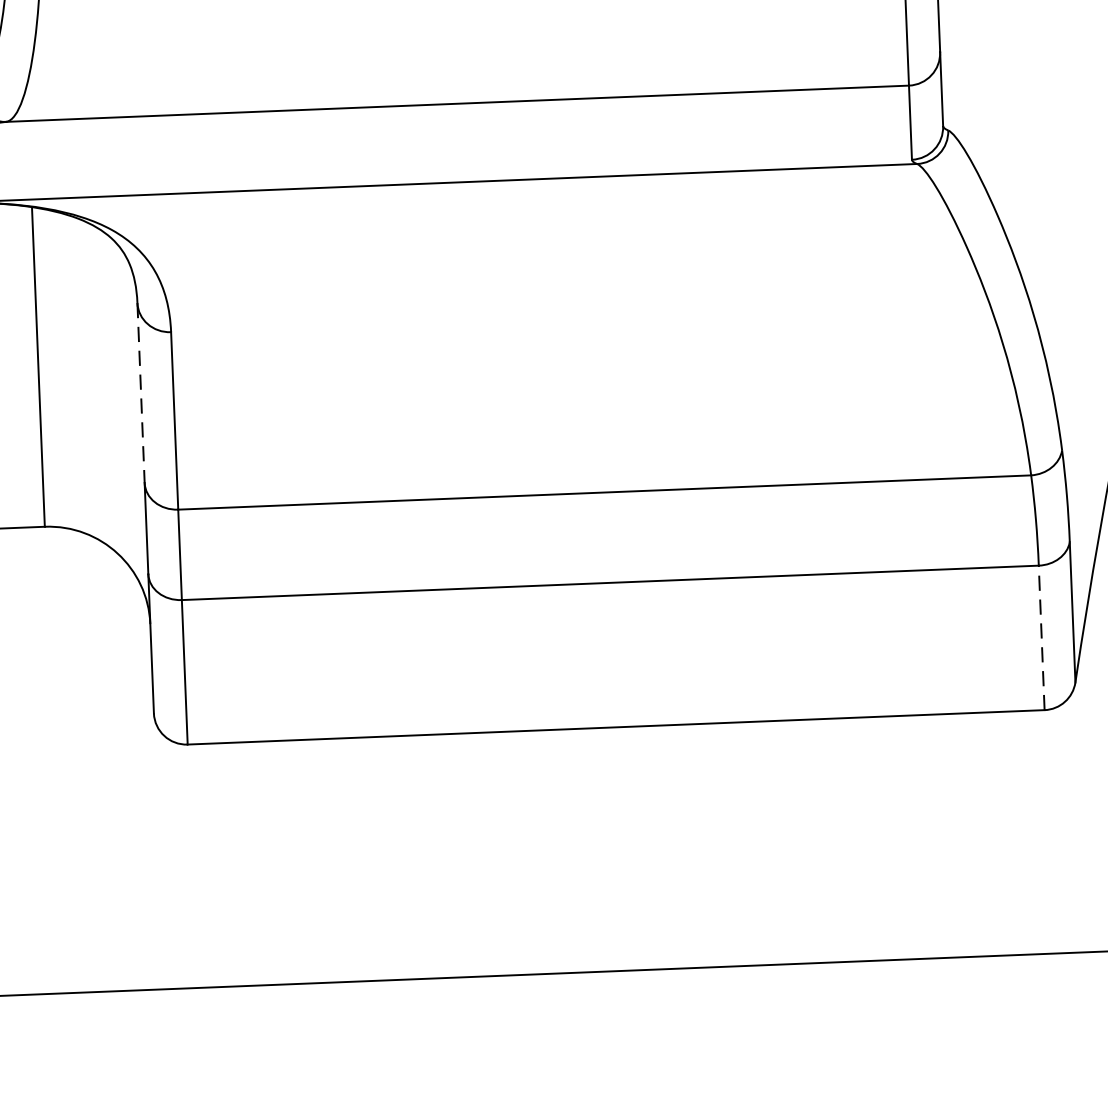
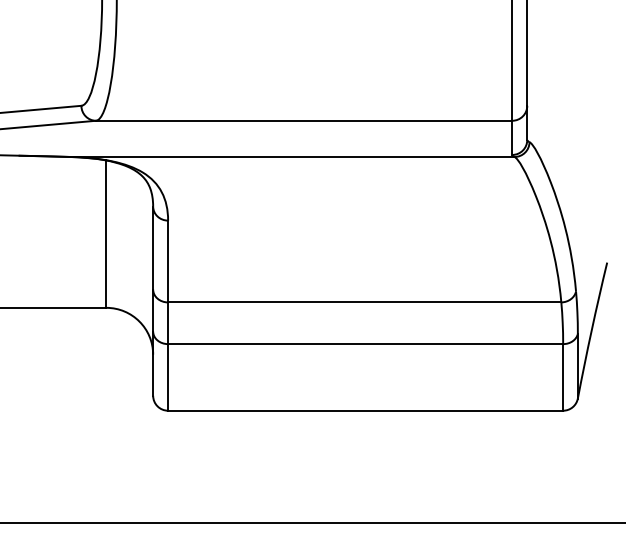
line: (141, 393) -> (153, 248), dashed -> solid
line: (1042, 635) -> (563, 376), dashed -> solid

